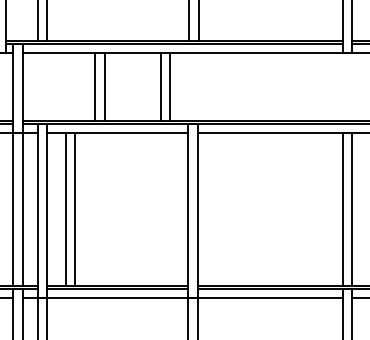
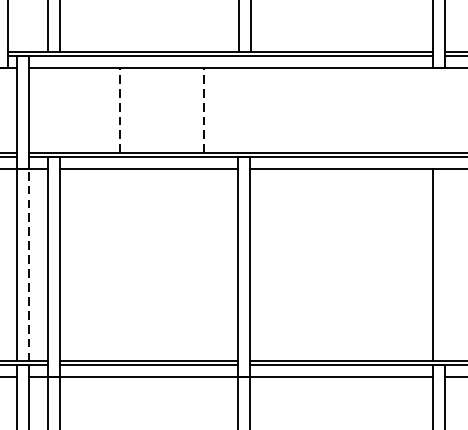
line: (95, 87) -> (120, 110), solid -> dashed
line: (104, 87) -> (132, 110), removed
line: (160, 87) -> (203, 110), solid -> dashed
line: (170, 87) -> (215, 110), removed
line: (22, 209) -> (28, 264), solid -> dashed
line: (65, 209) -> (82, 264), removed
line: (75, 209) -> (95, 264), removed
line: (351, 209) -> (444, 264), removed

